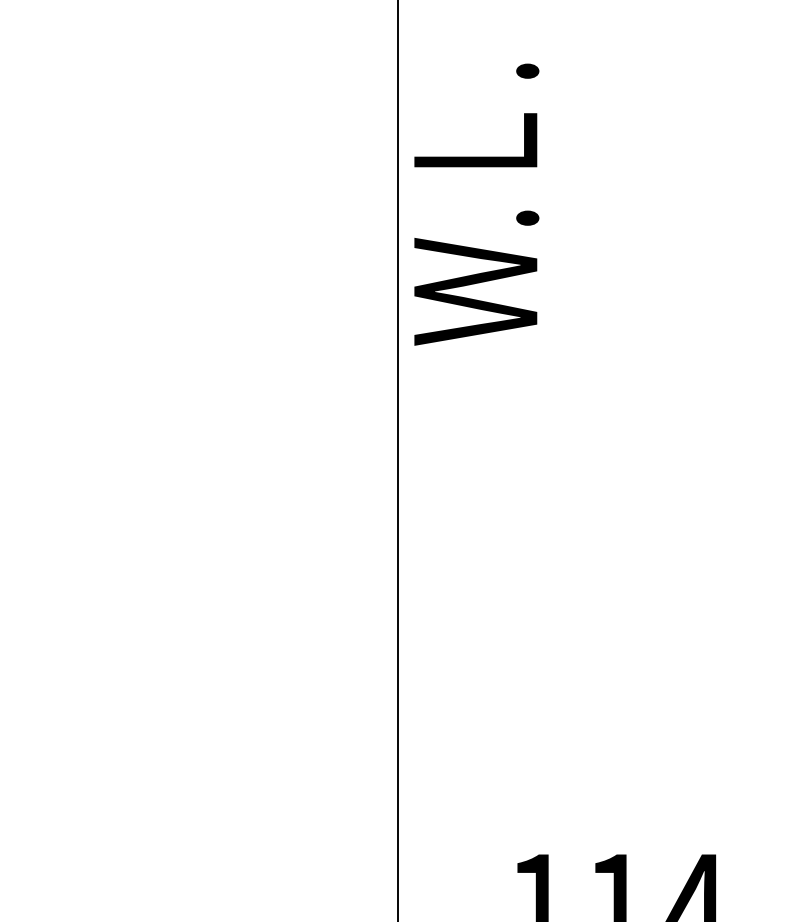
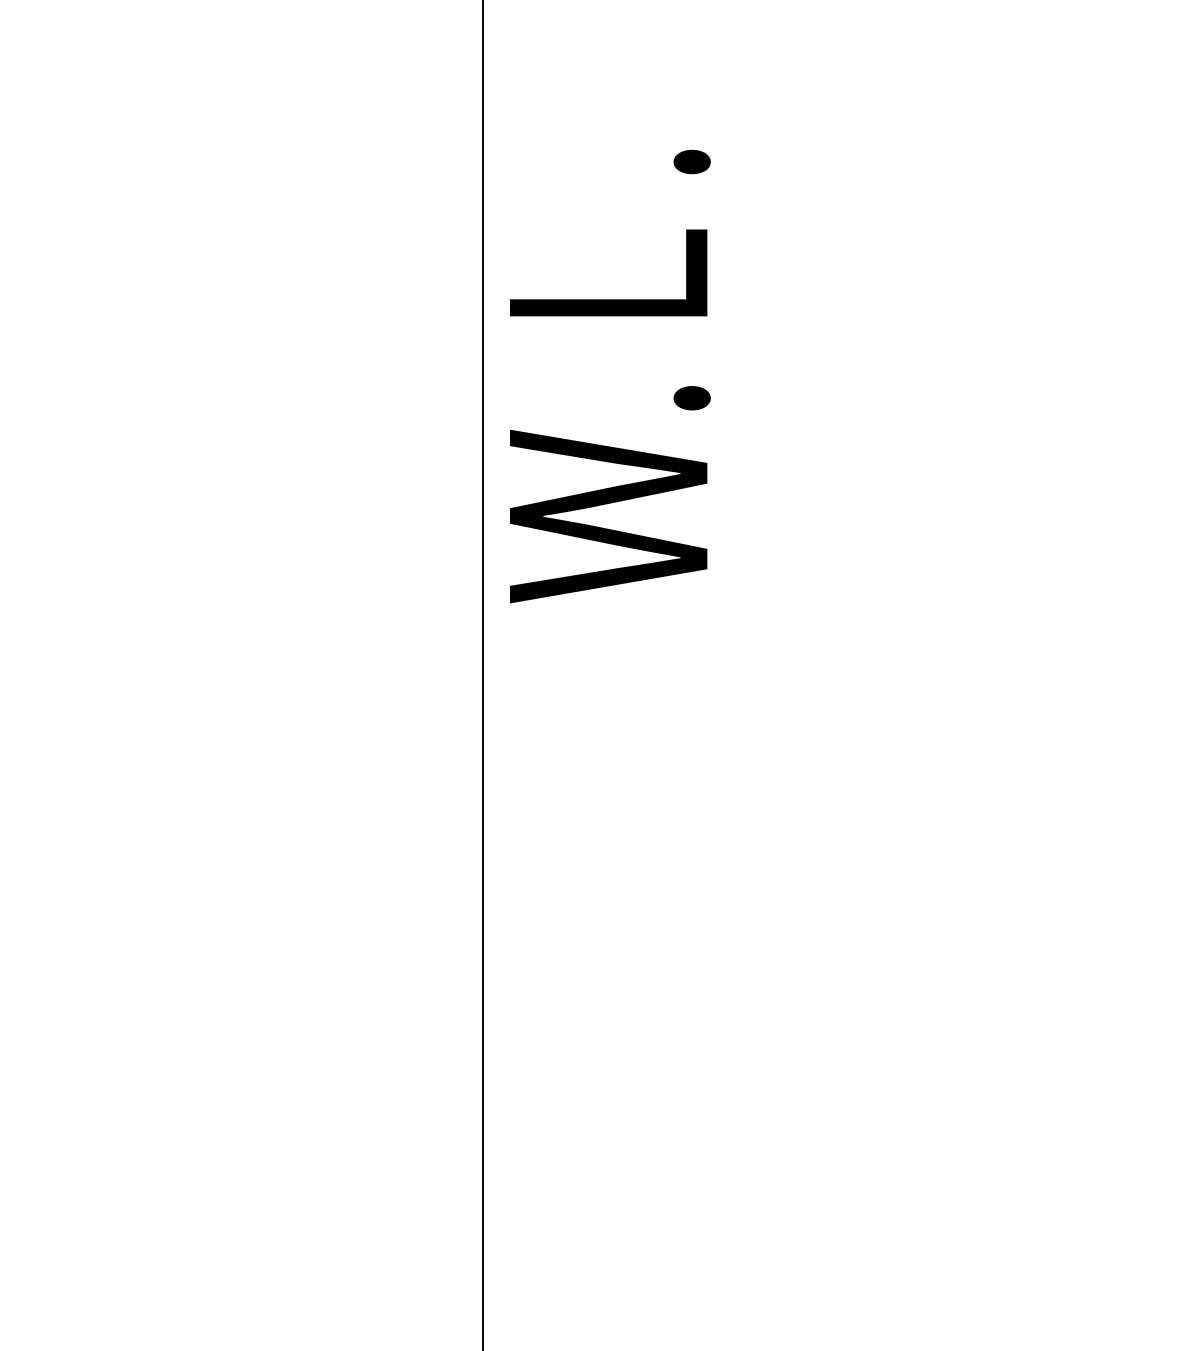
text: (476, 204) -> (609, 376), moved

